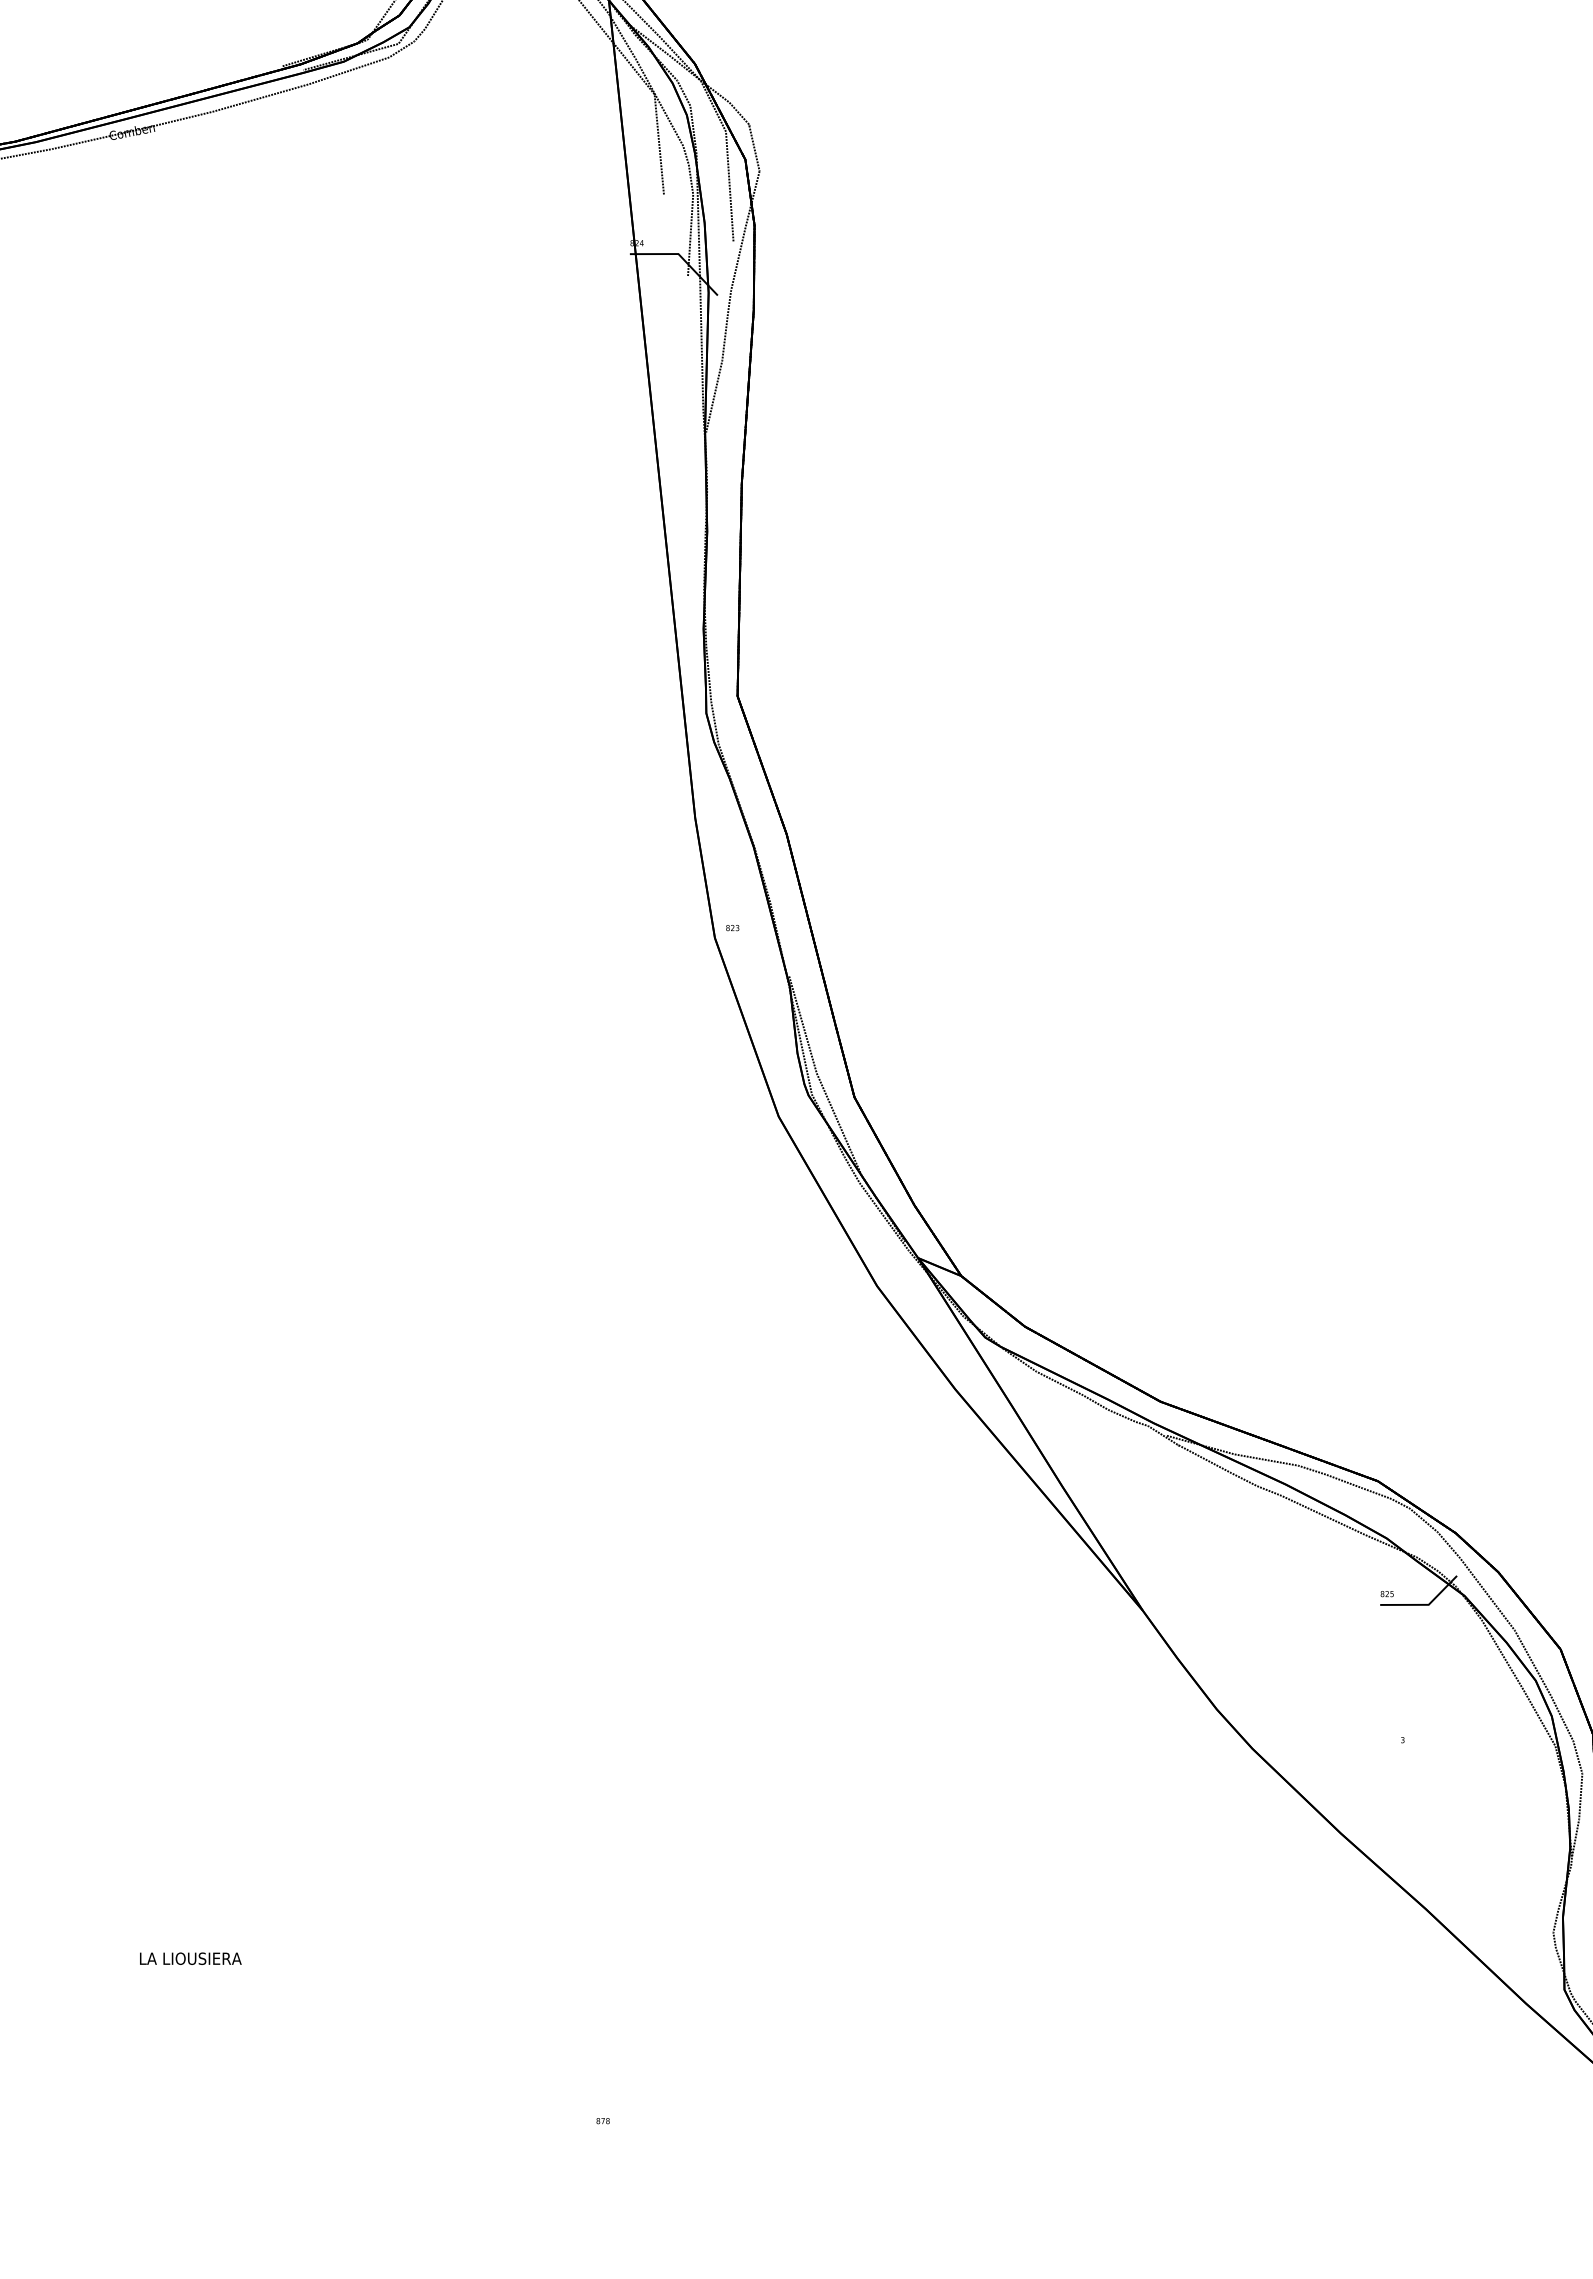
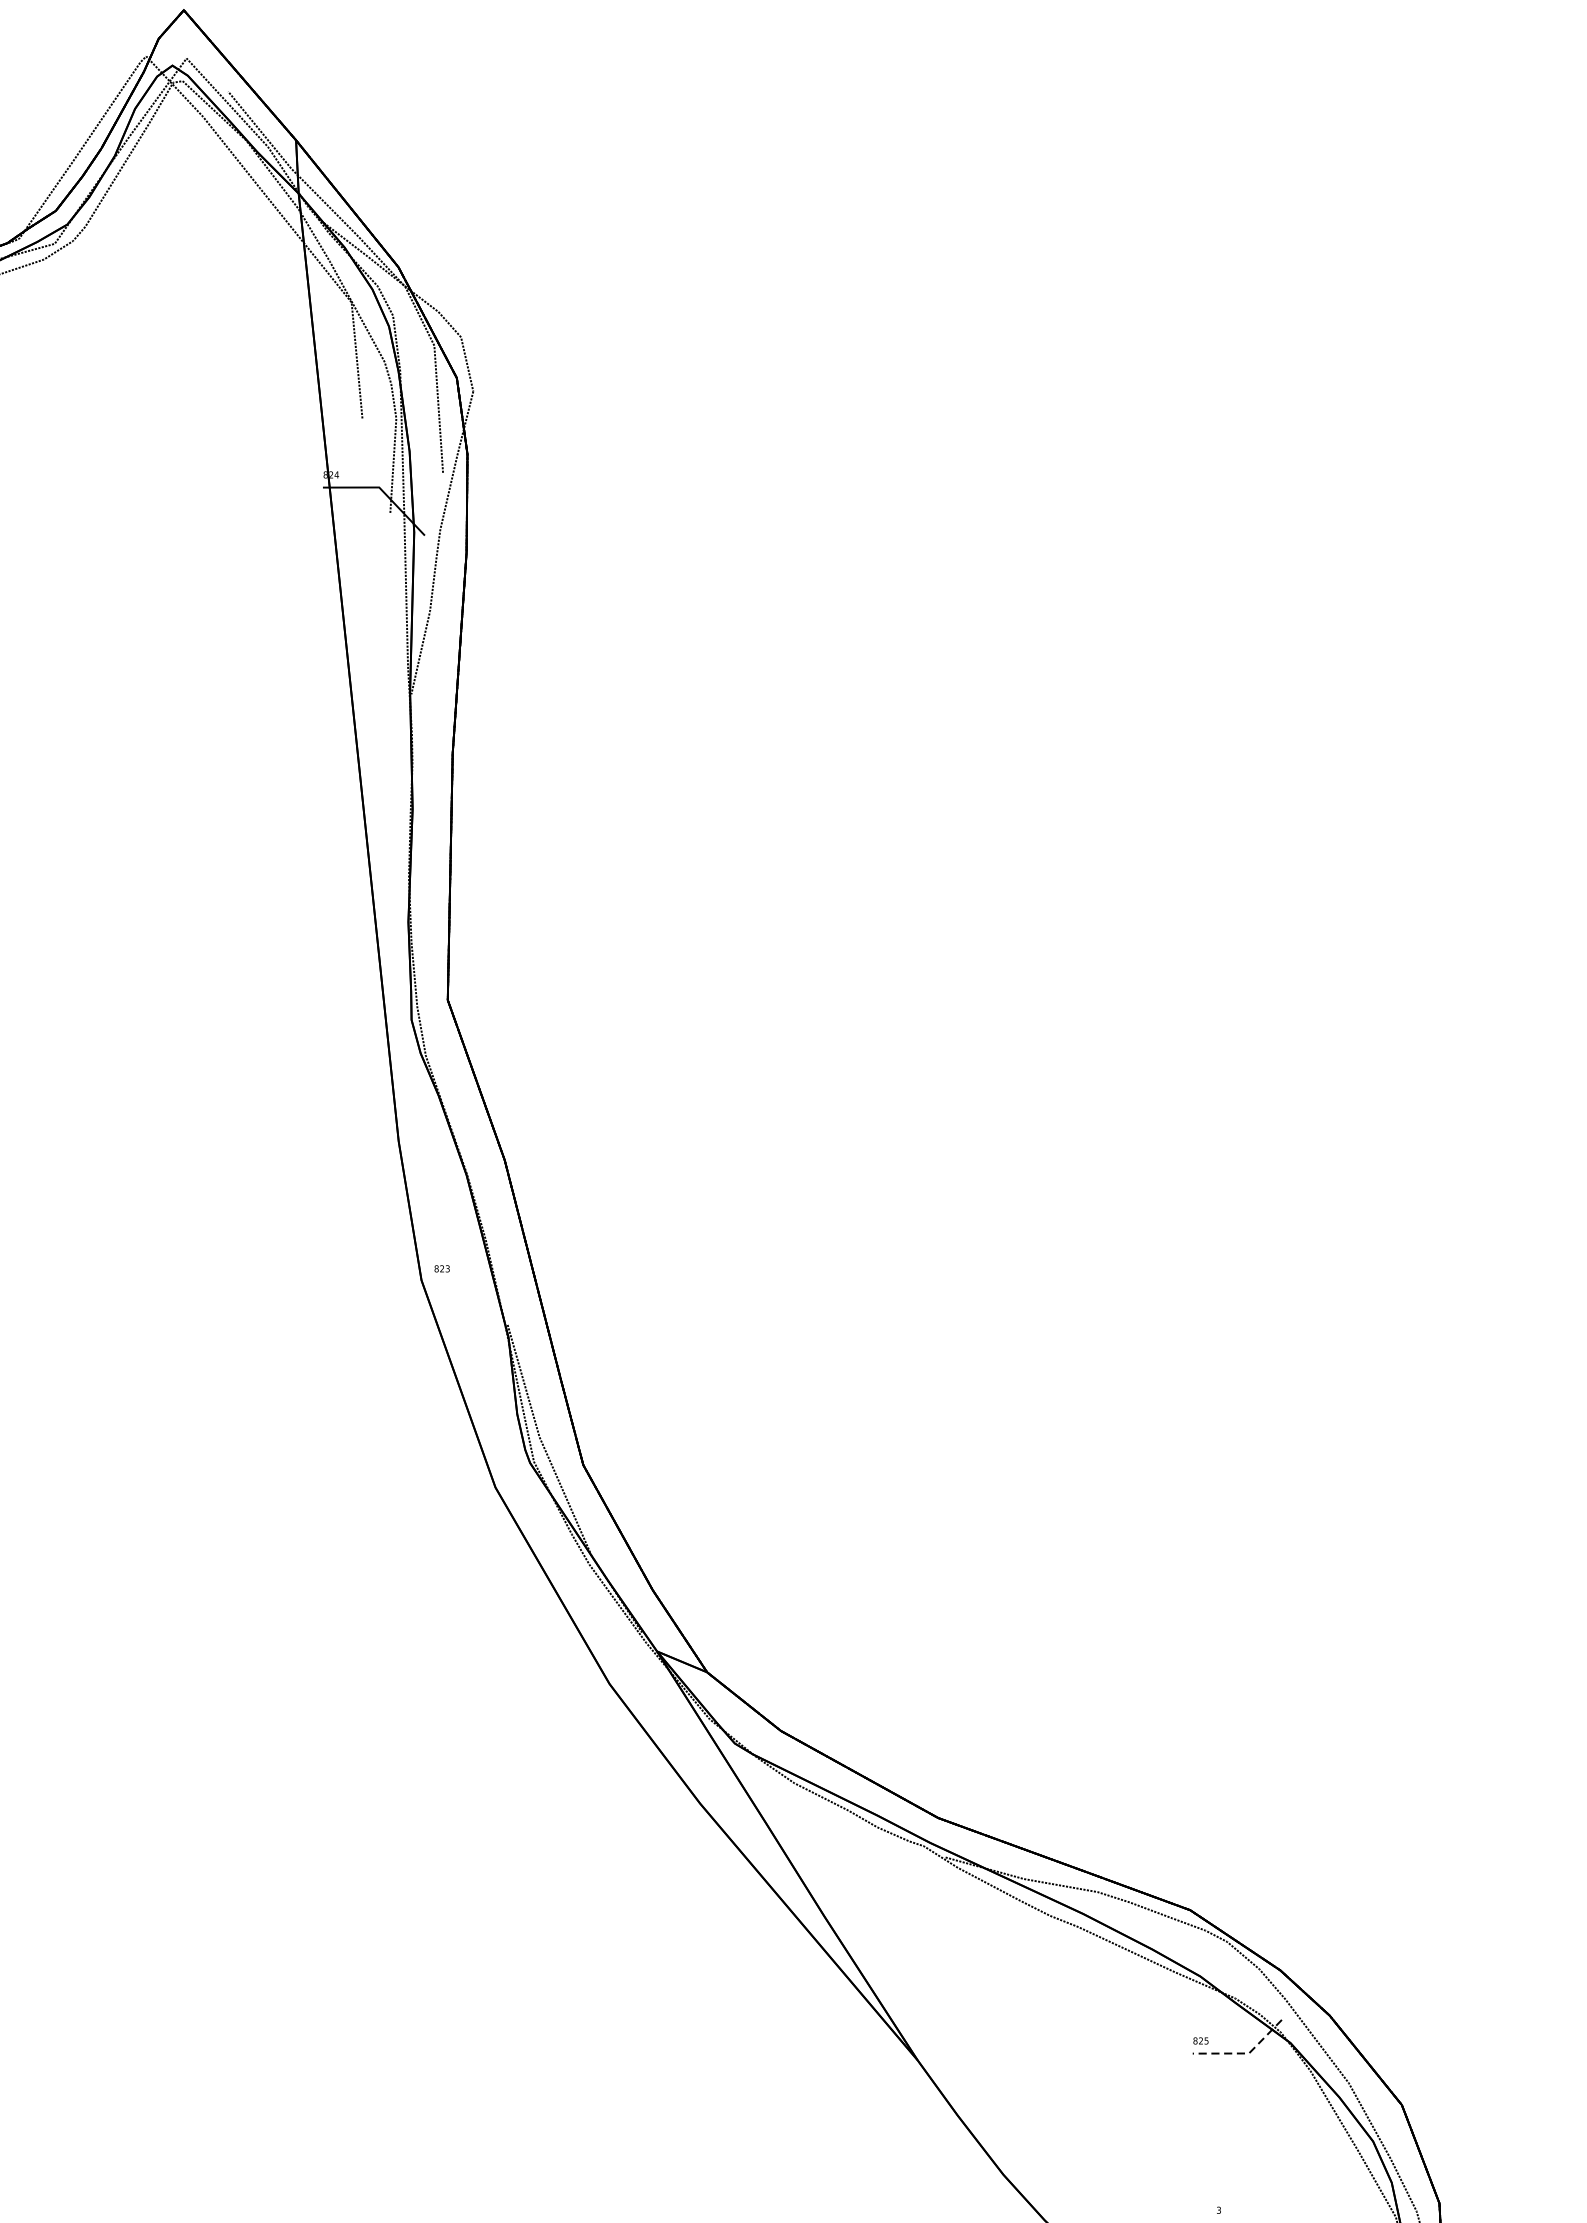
line: (1424, 1604) -> (1244, 2053), solid -> dashed

